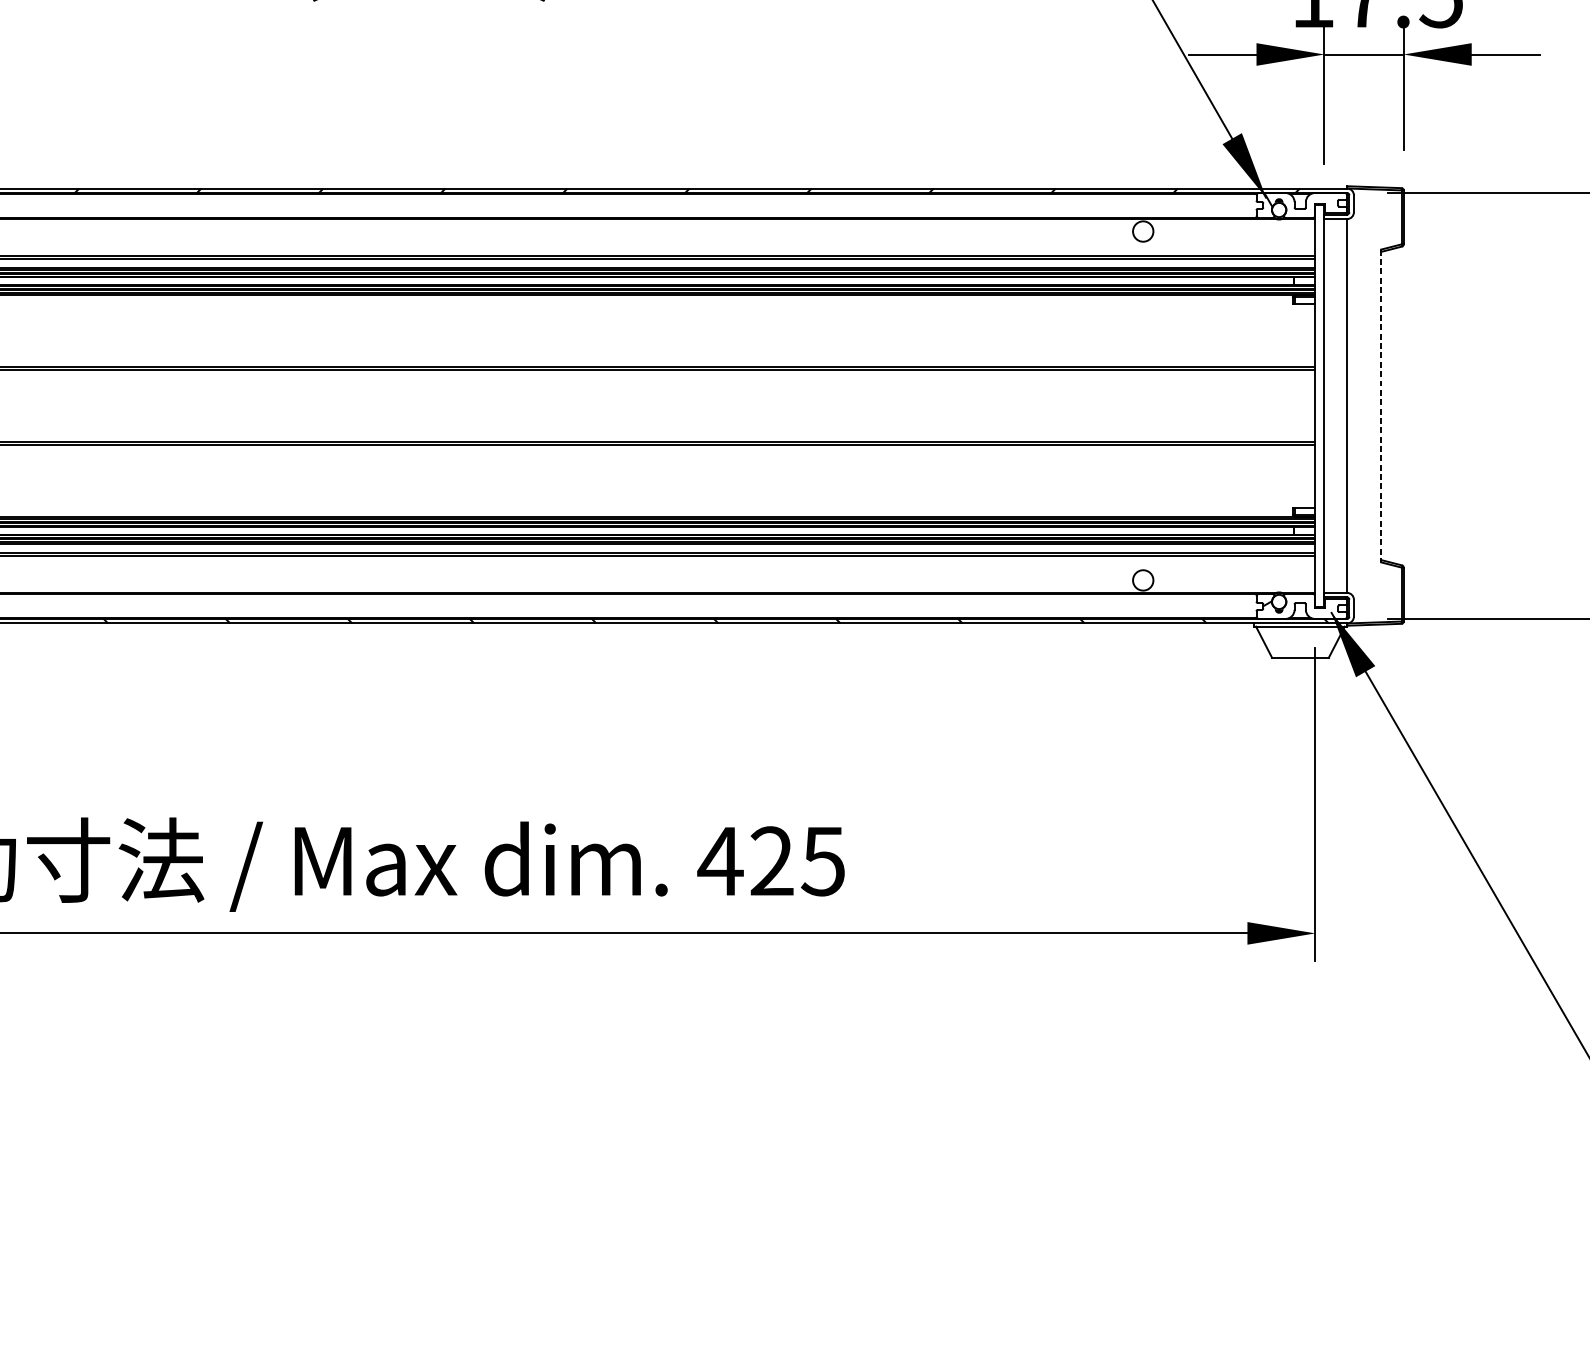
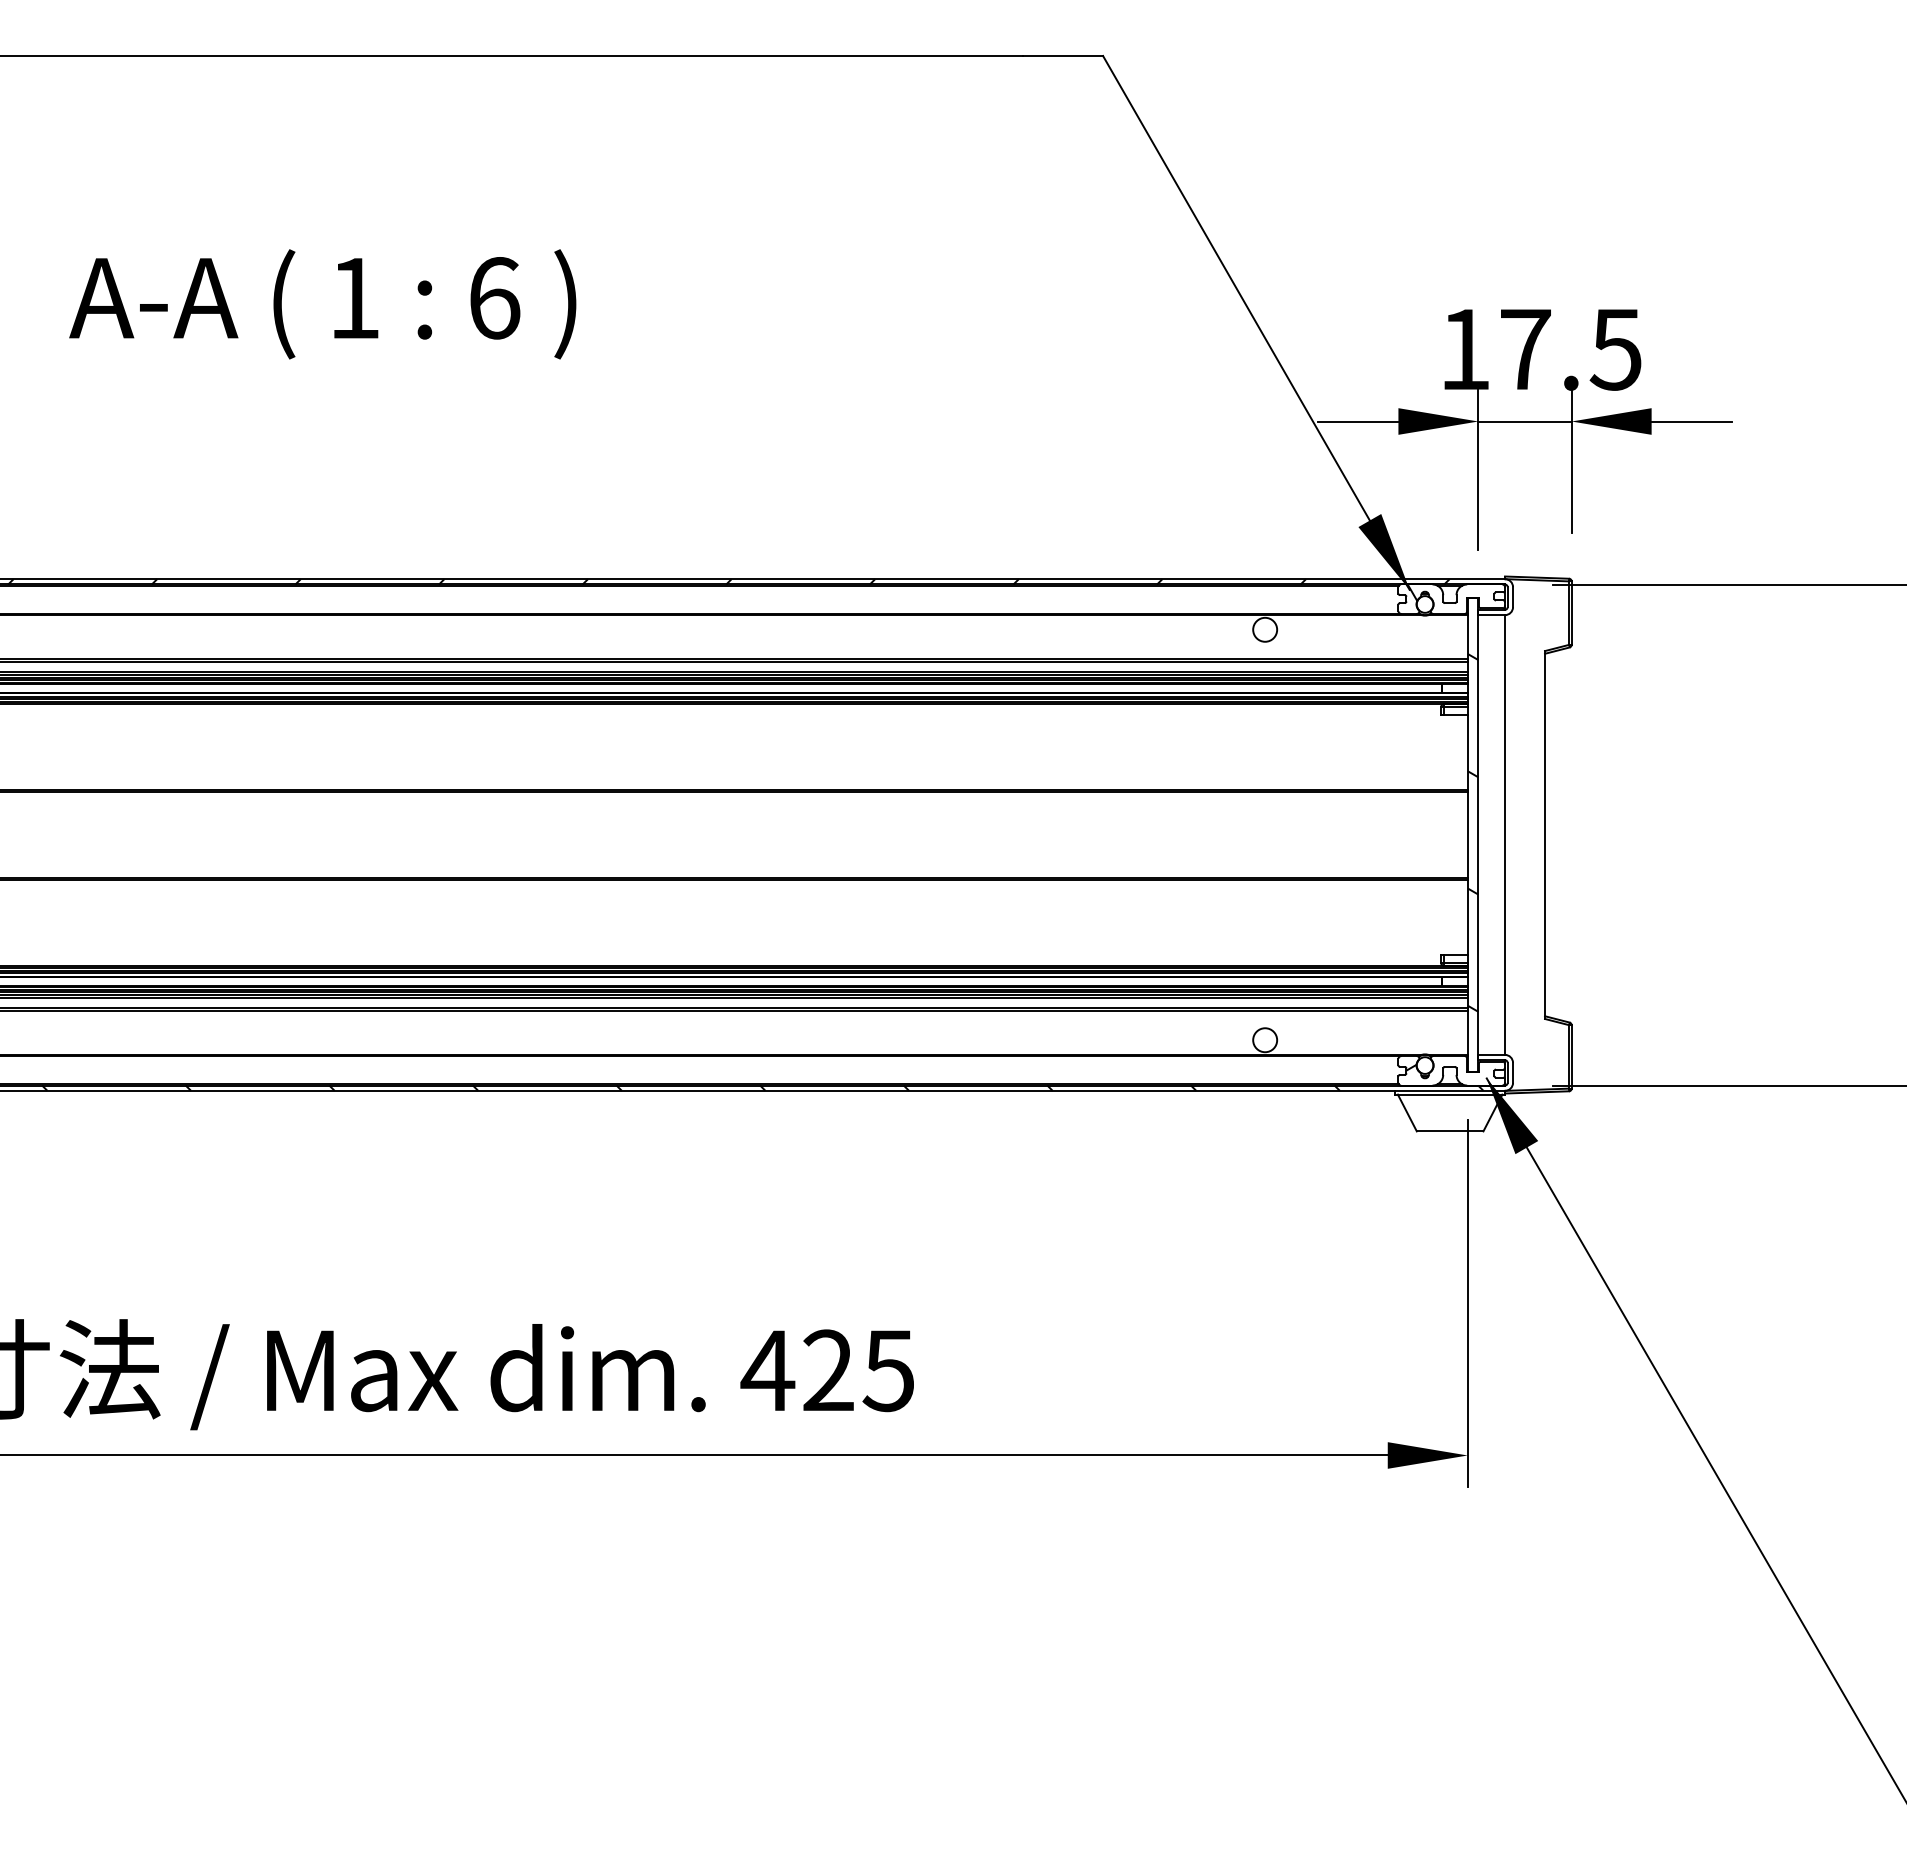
hatch: (1319, 403) -> (1472, 832), added
line: (1381, 406) -> (1545, 835), dashed -> solid

